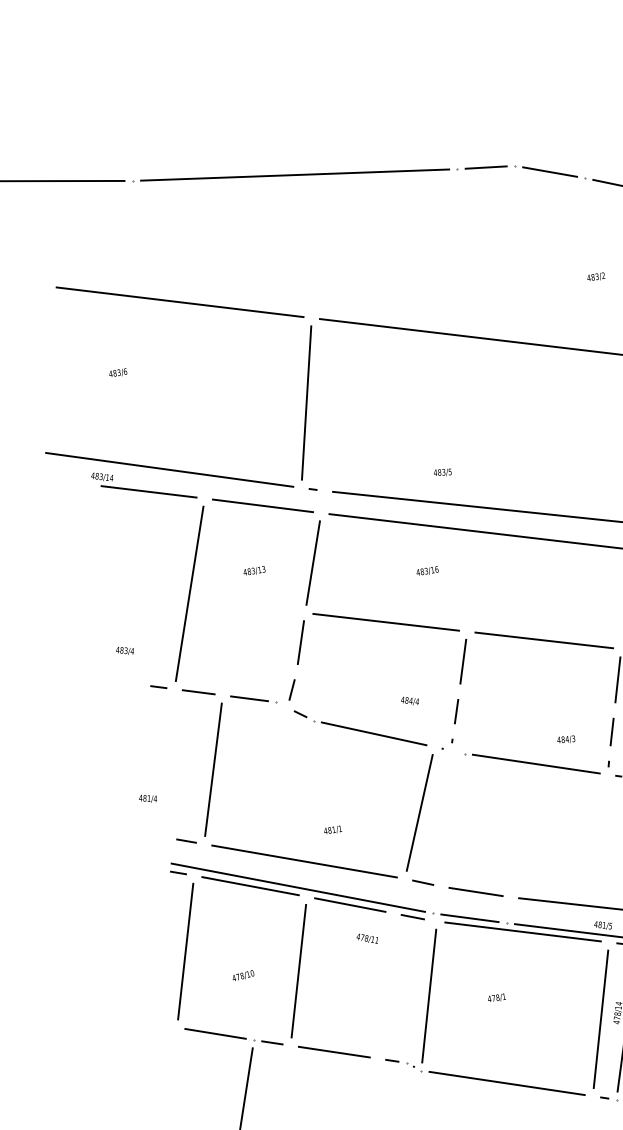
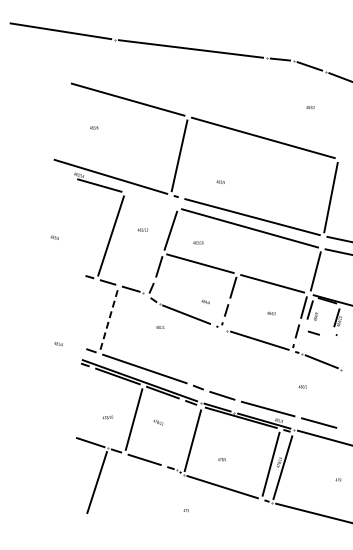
text: (596, 276) -> (310, 107), moved
text: (441, 471) -> (220, 181), moved
line: (262, 505) -> (151, 200), removed
text: (427, 570) -> (198, 242), moved
text: (124, 650) -> (54, 237), moved
text: (566, 739) -> (271, 313), moved
line: (214, 769) -> (109, 319), solid -> dashed
text: (147, 799) -> (58, 344), moved
line: (418, 812) -> (201, 354), removed
text: (333, 830) -> (160, 327), moved
text: (367, 938) -> (158, 422), moved
line: (184, 952) -> (82, 402), removed
text: (495, 997) -> (221, 459), moved

